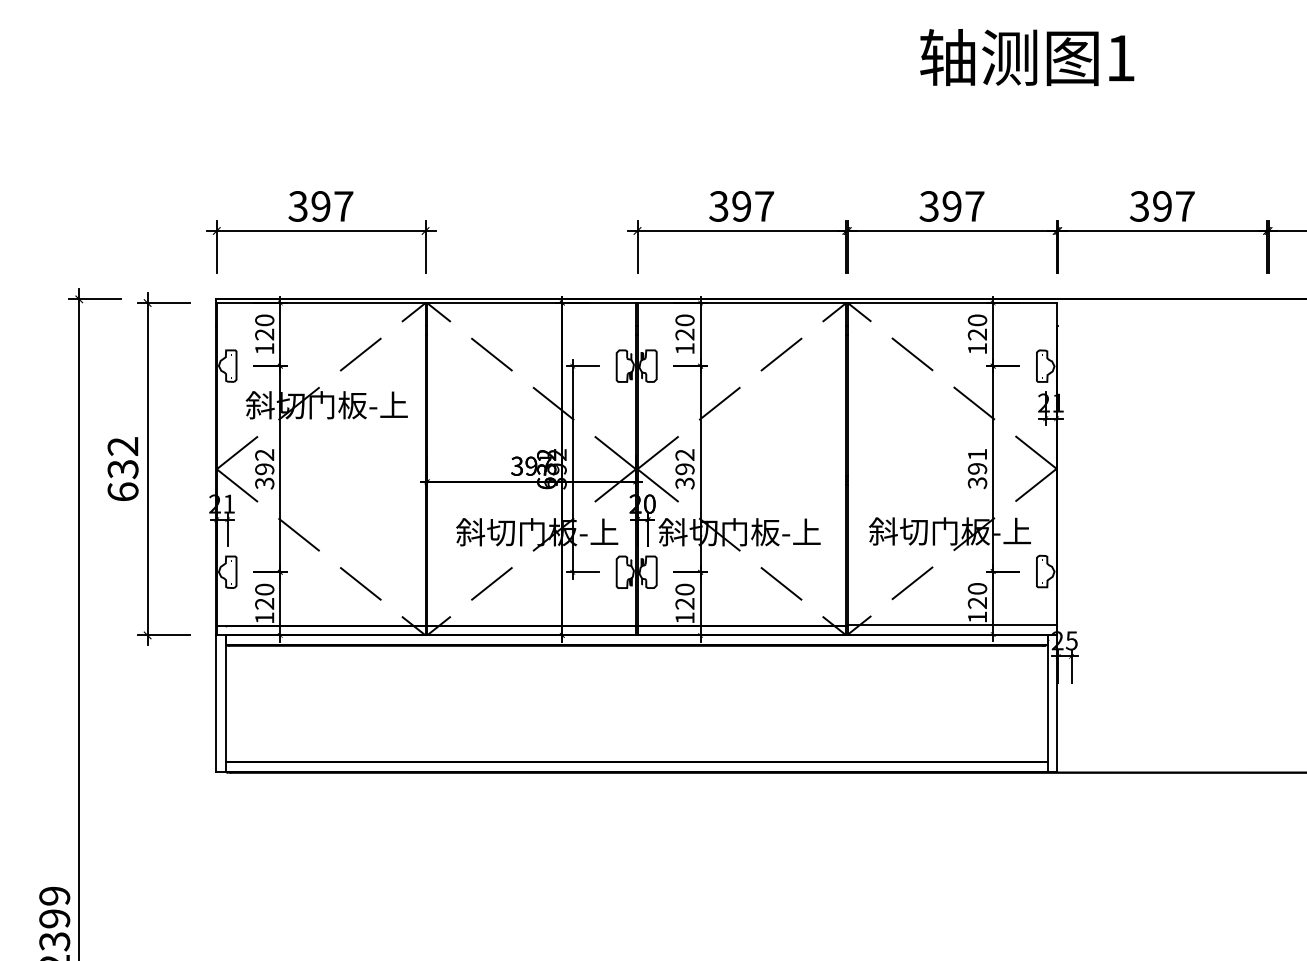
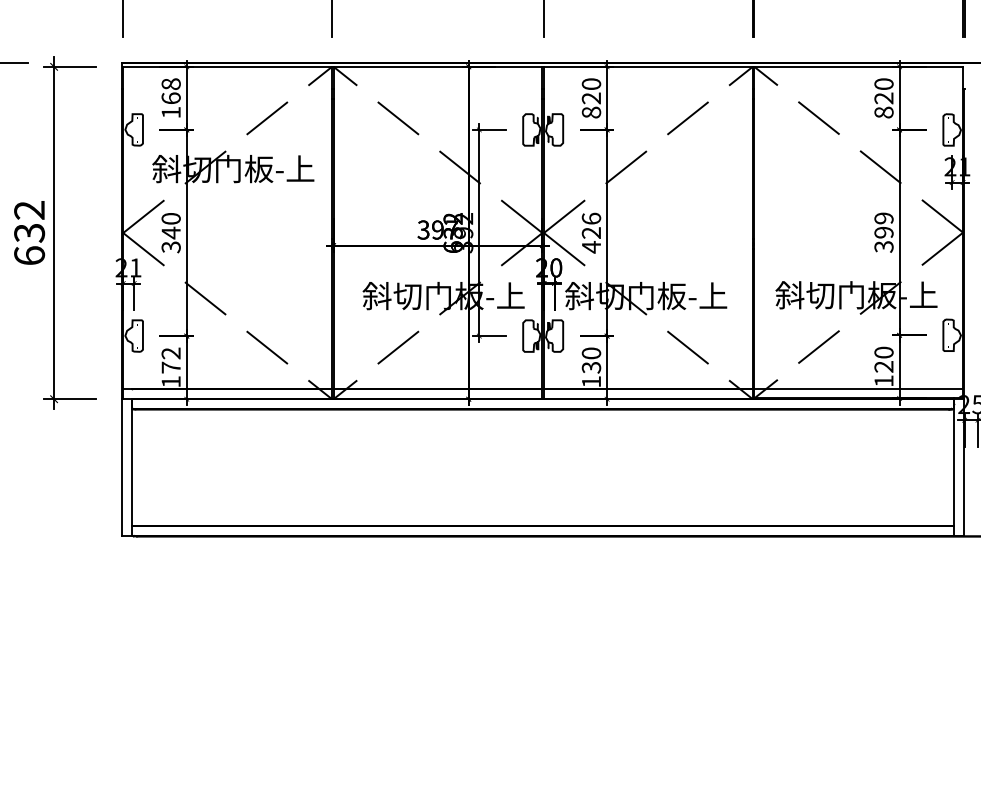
text: (264, 327) -> (170, 91), 120 -> 168
text: (684, 348) -> (590, 112), 120 -> 820
text: (977, 348) -> (883, 112), 120 -> 820
text: (977, 454) -> (883, 218), 391 -> 399
text: (264, 462) -> (170, 226), 392 -> 340
text: (684, 469) -> (590, 233), 392 -> 426
text: (264, 596) -> (170, 360), 120 -> 172
text: (685, 603) -> (591, 367), 120 -> 130

